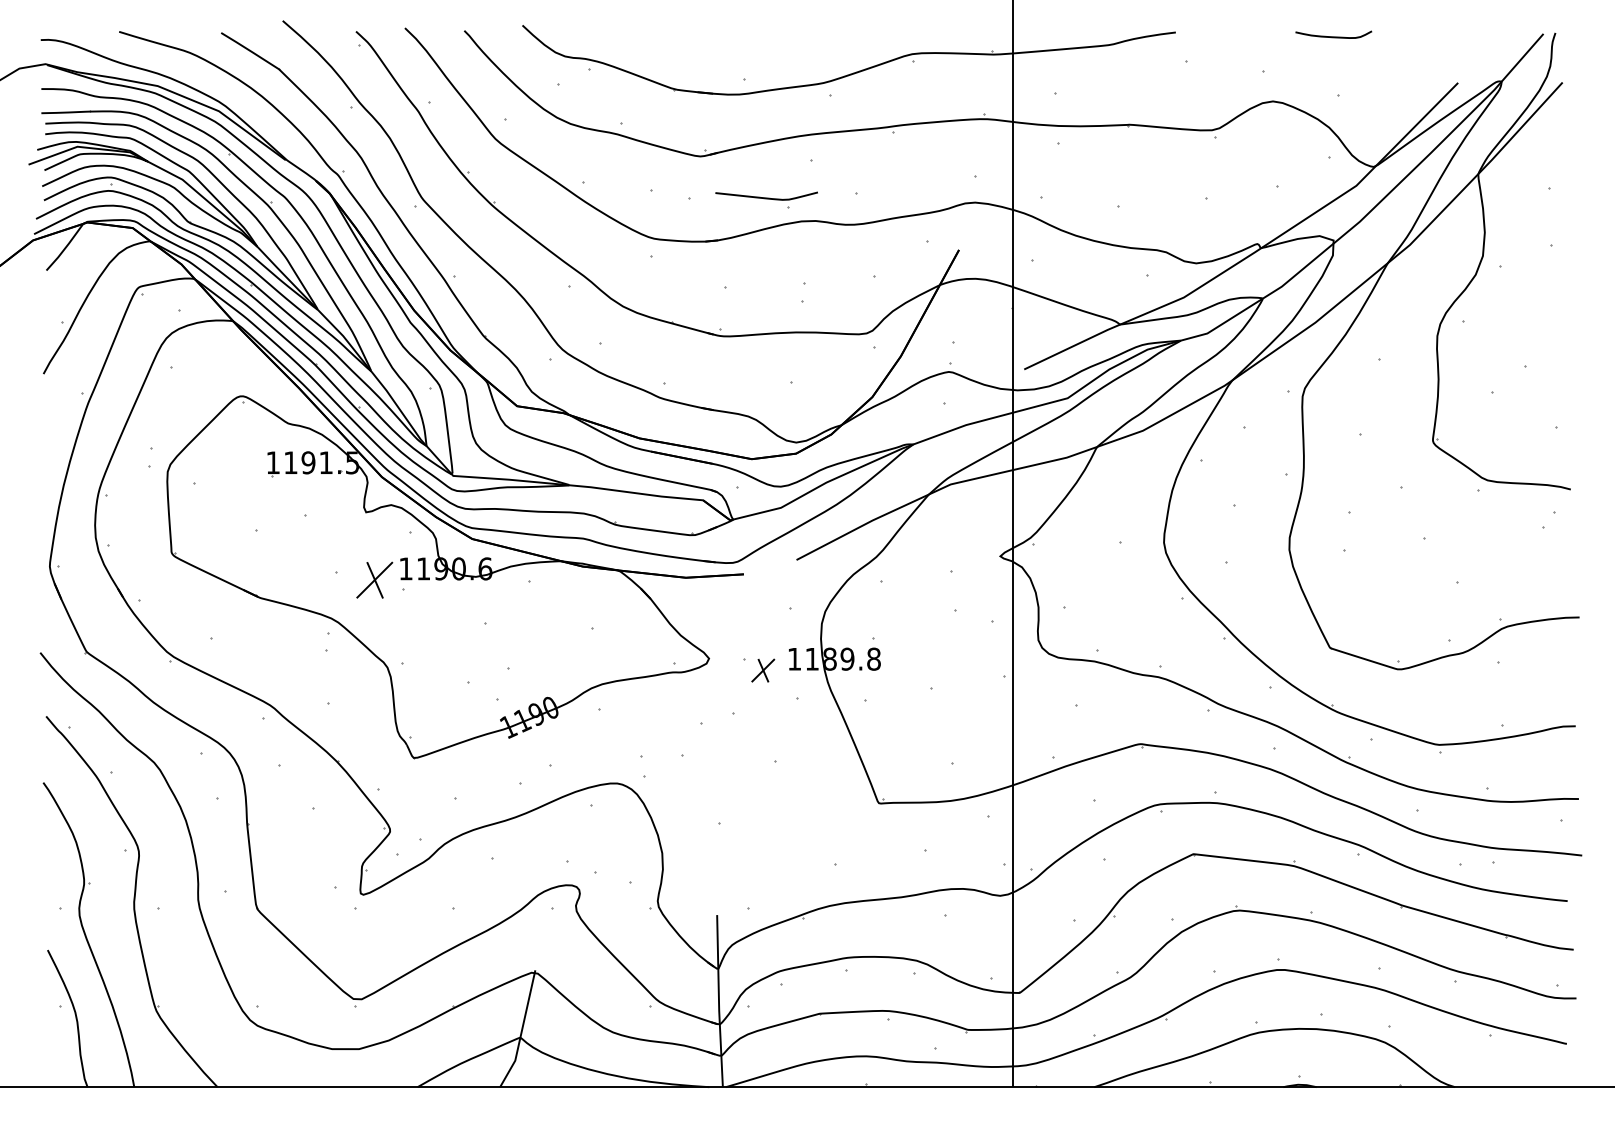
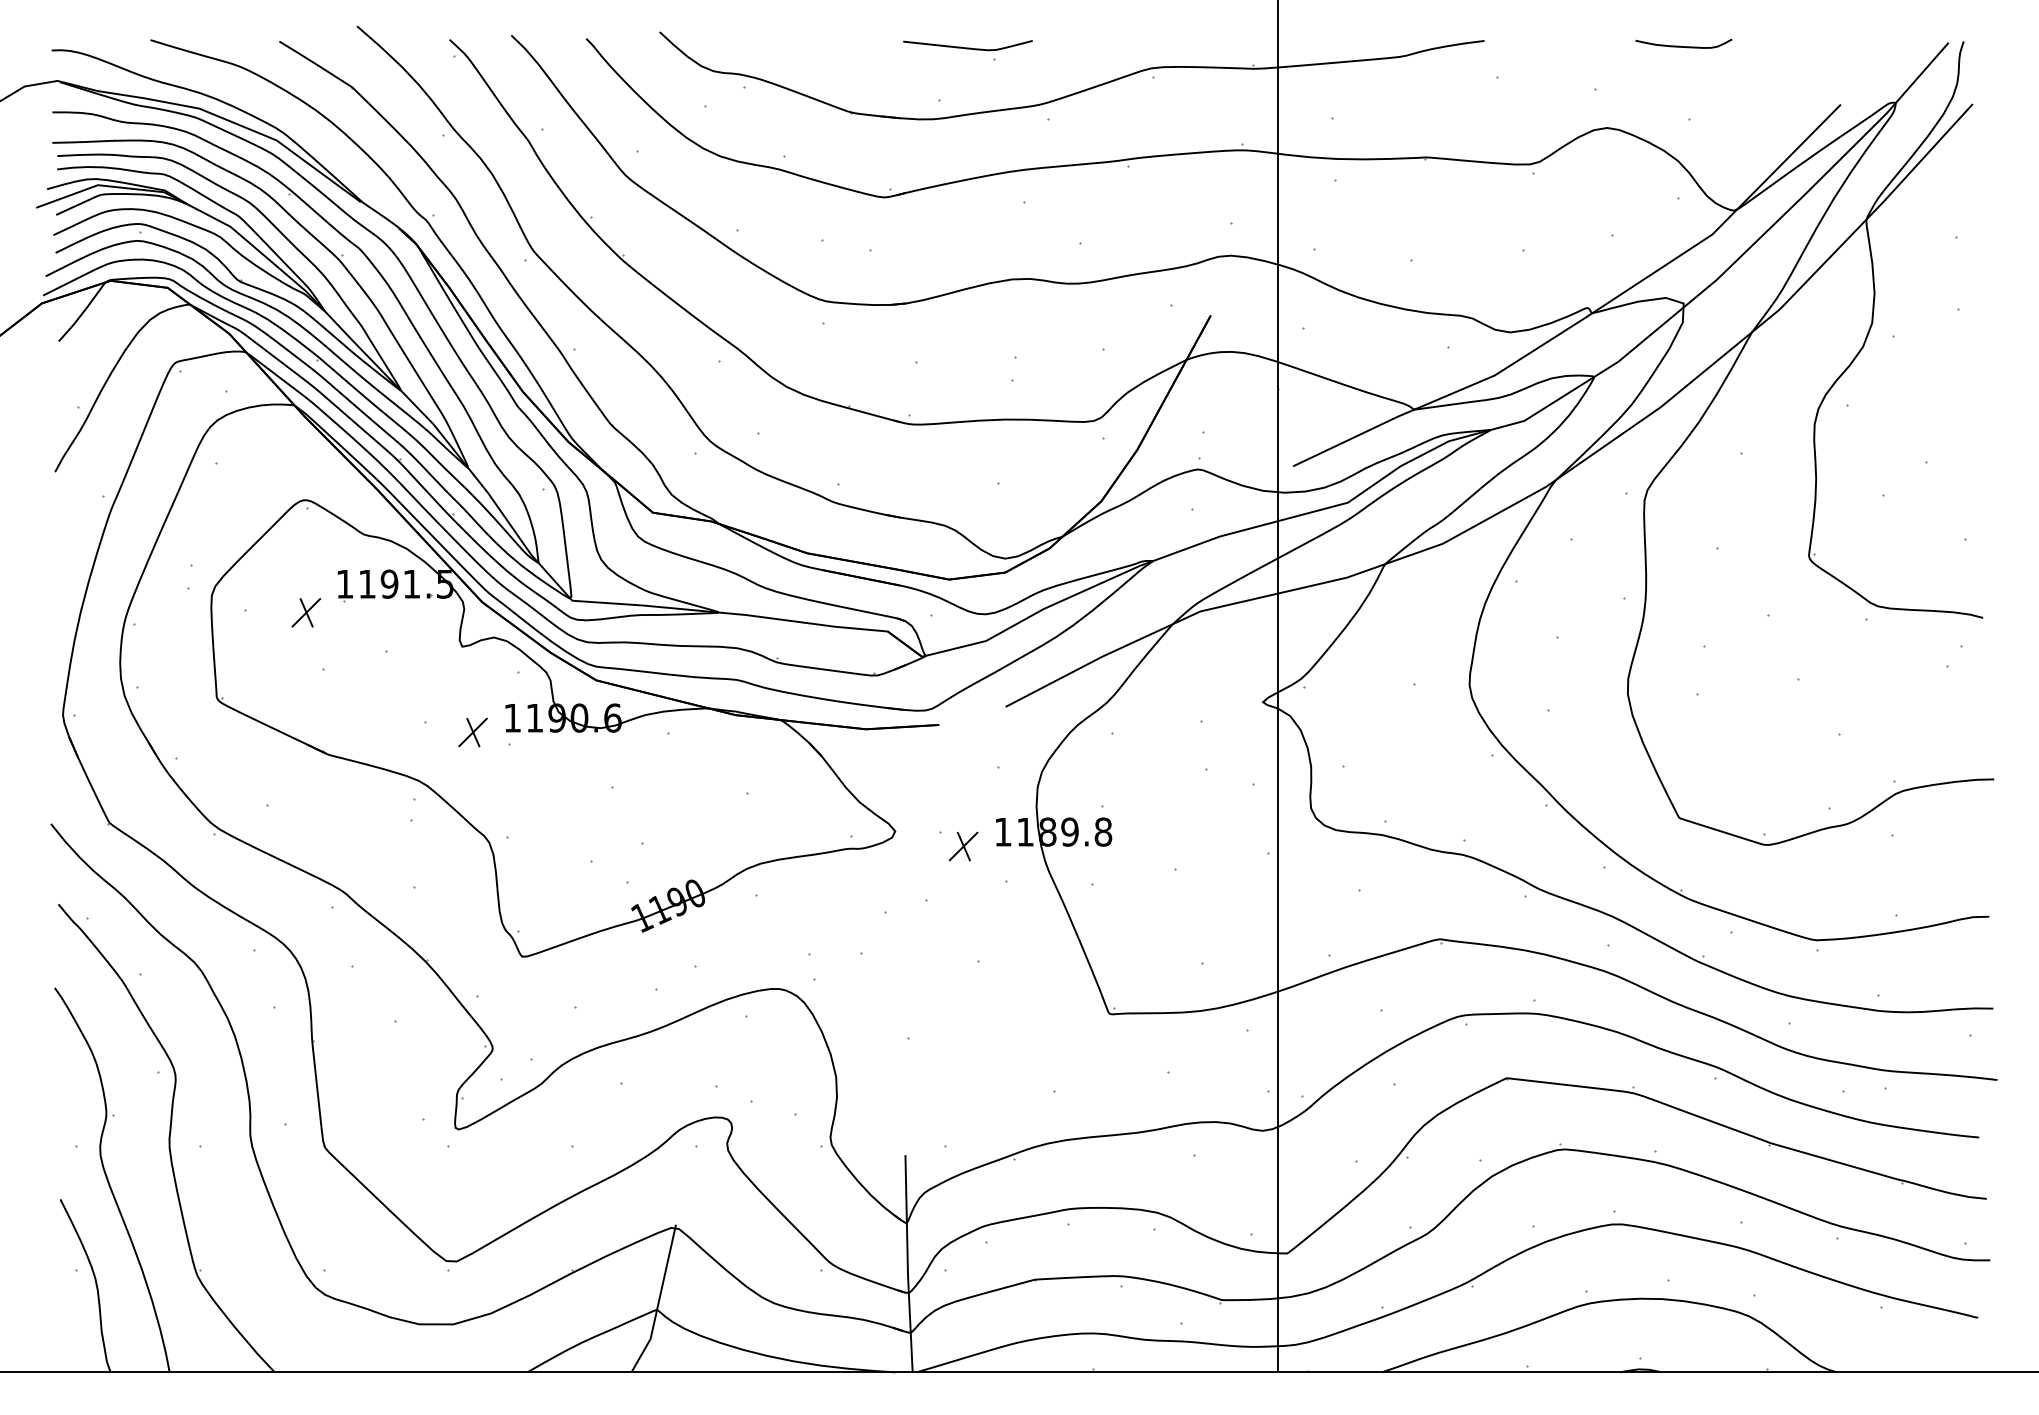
part: (766, 199) -> (967, 49), moved
part: (242, 485) -> (306, 612), added
part: (374, 580) -> (472, 732), size x0.62

